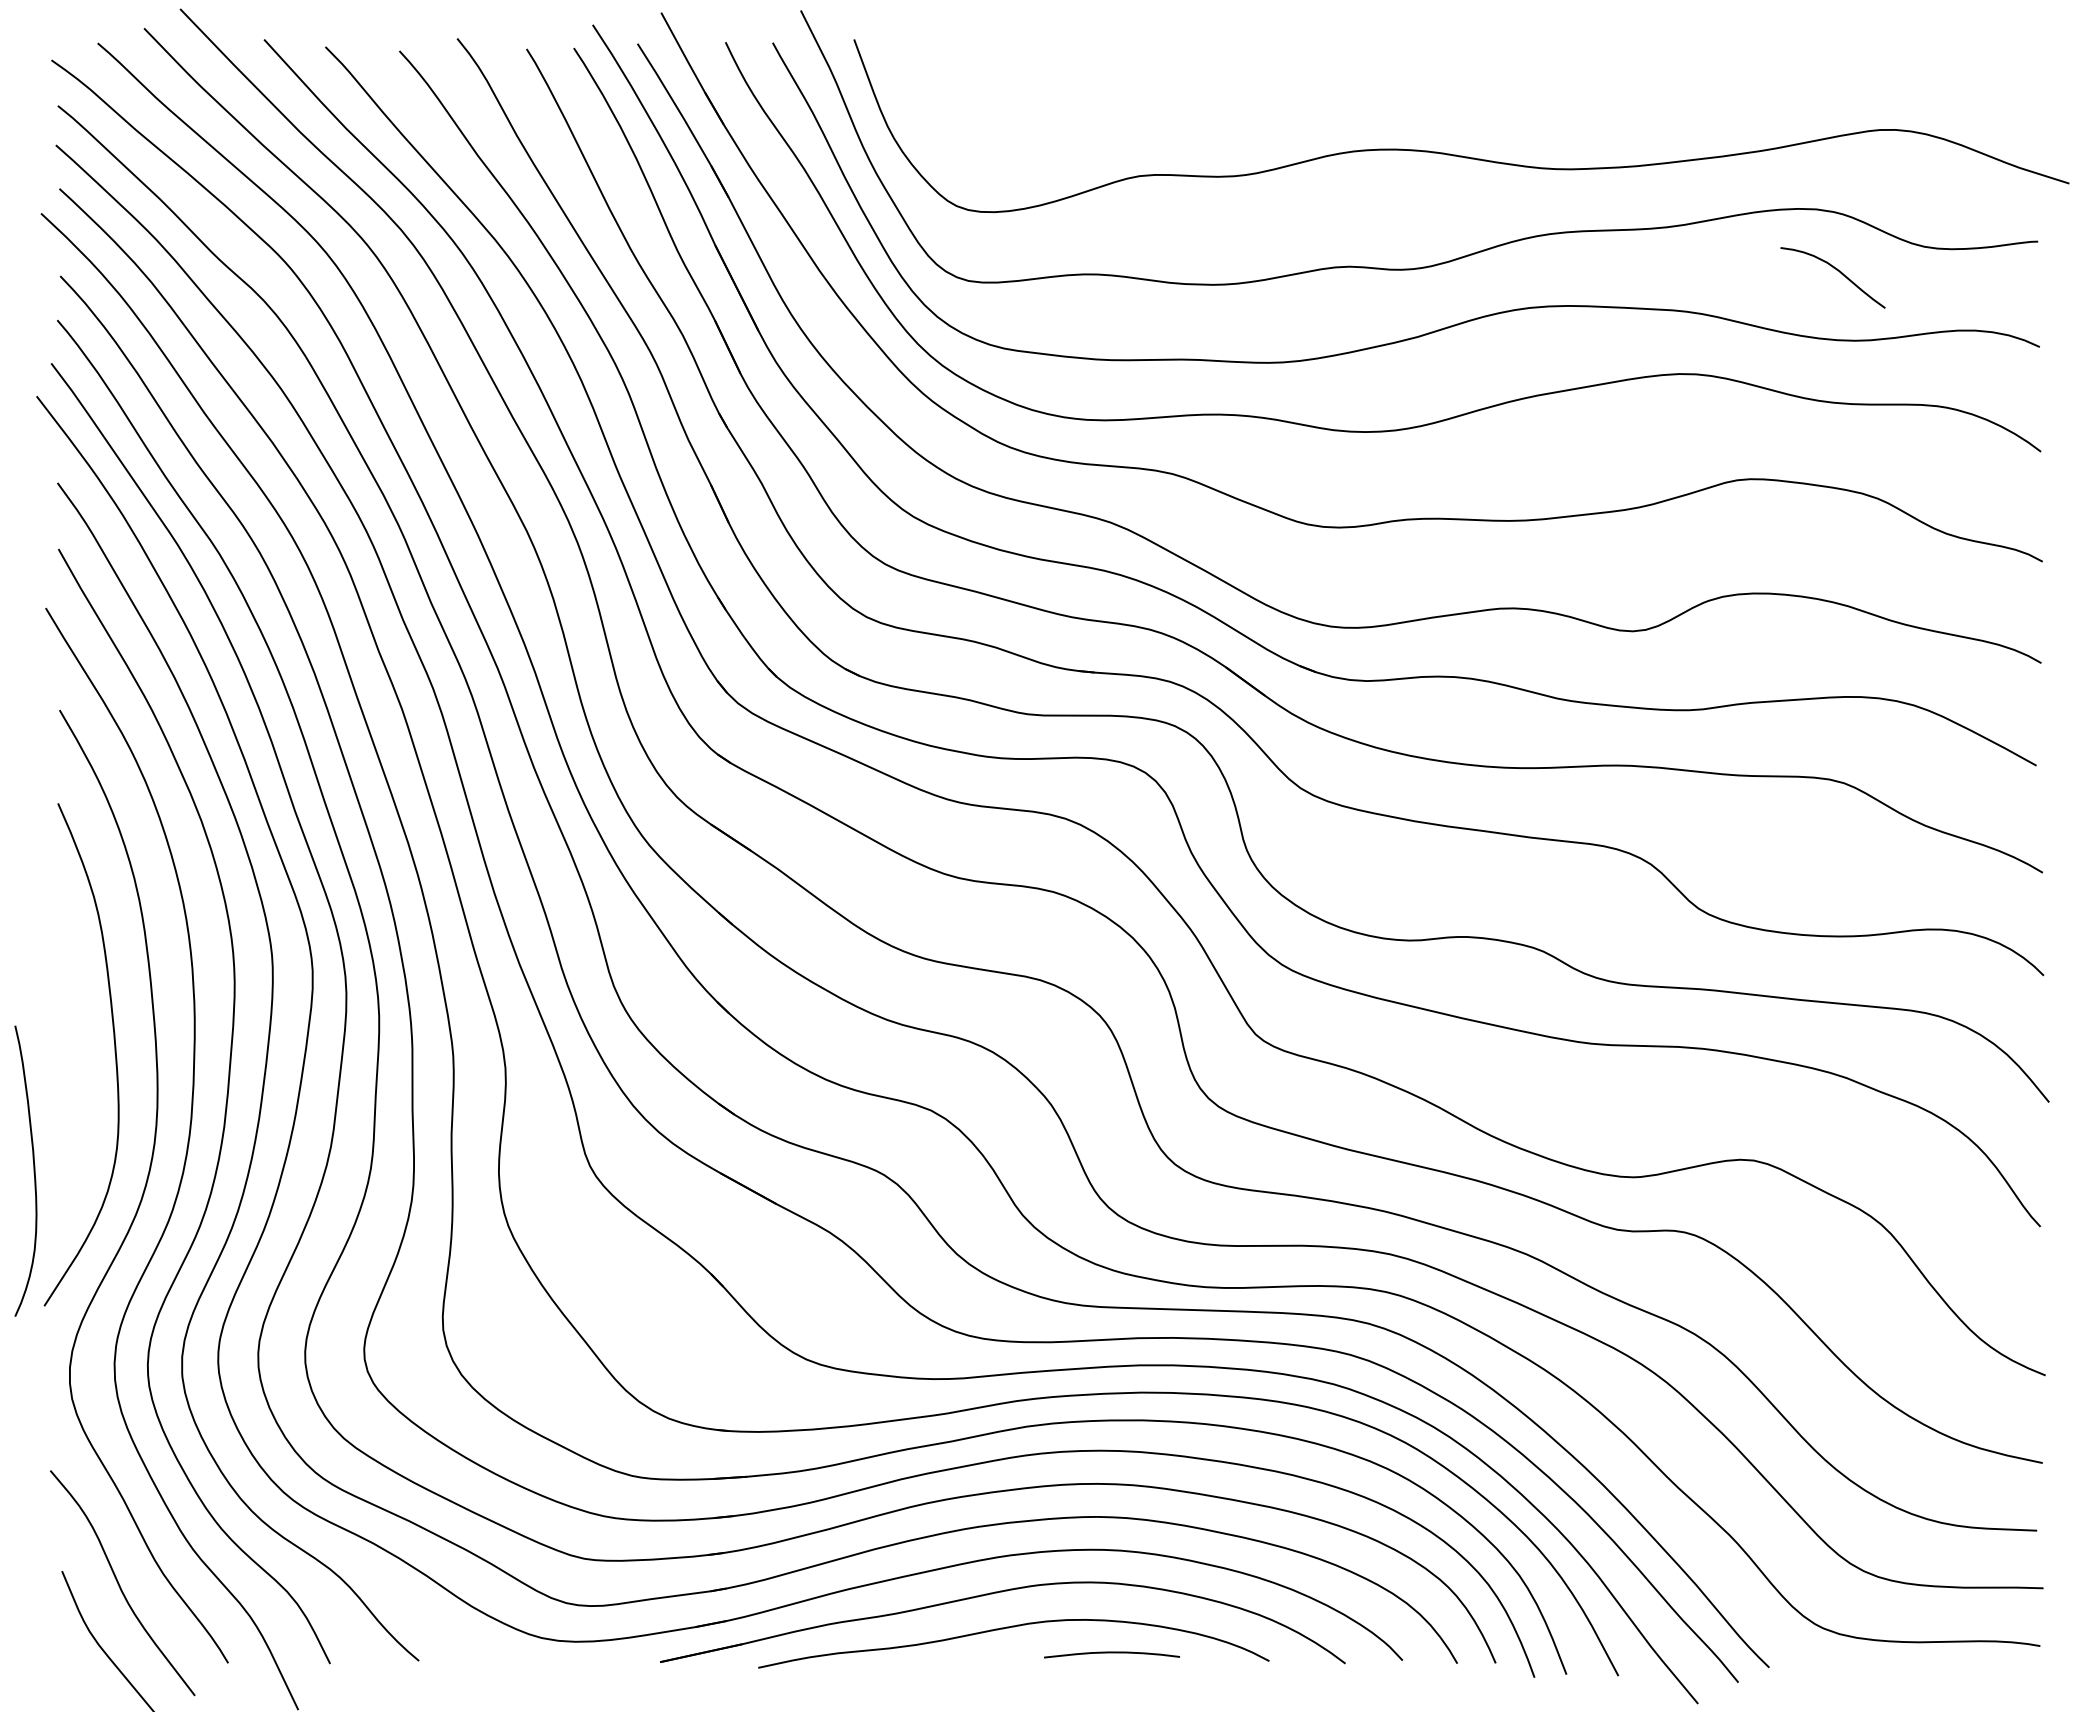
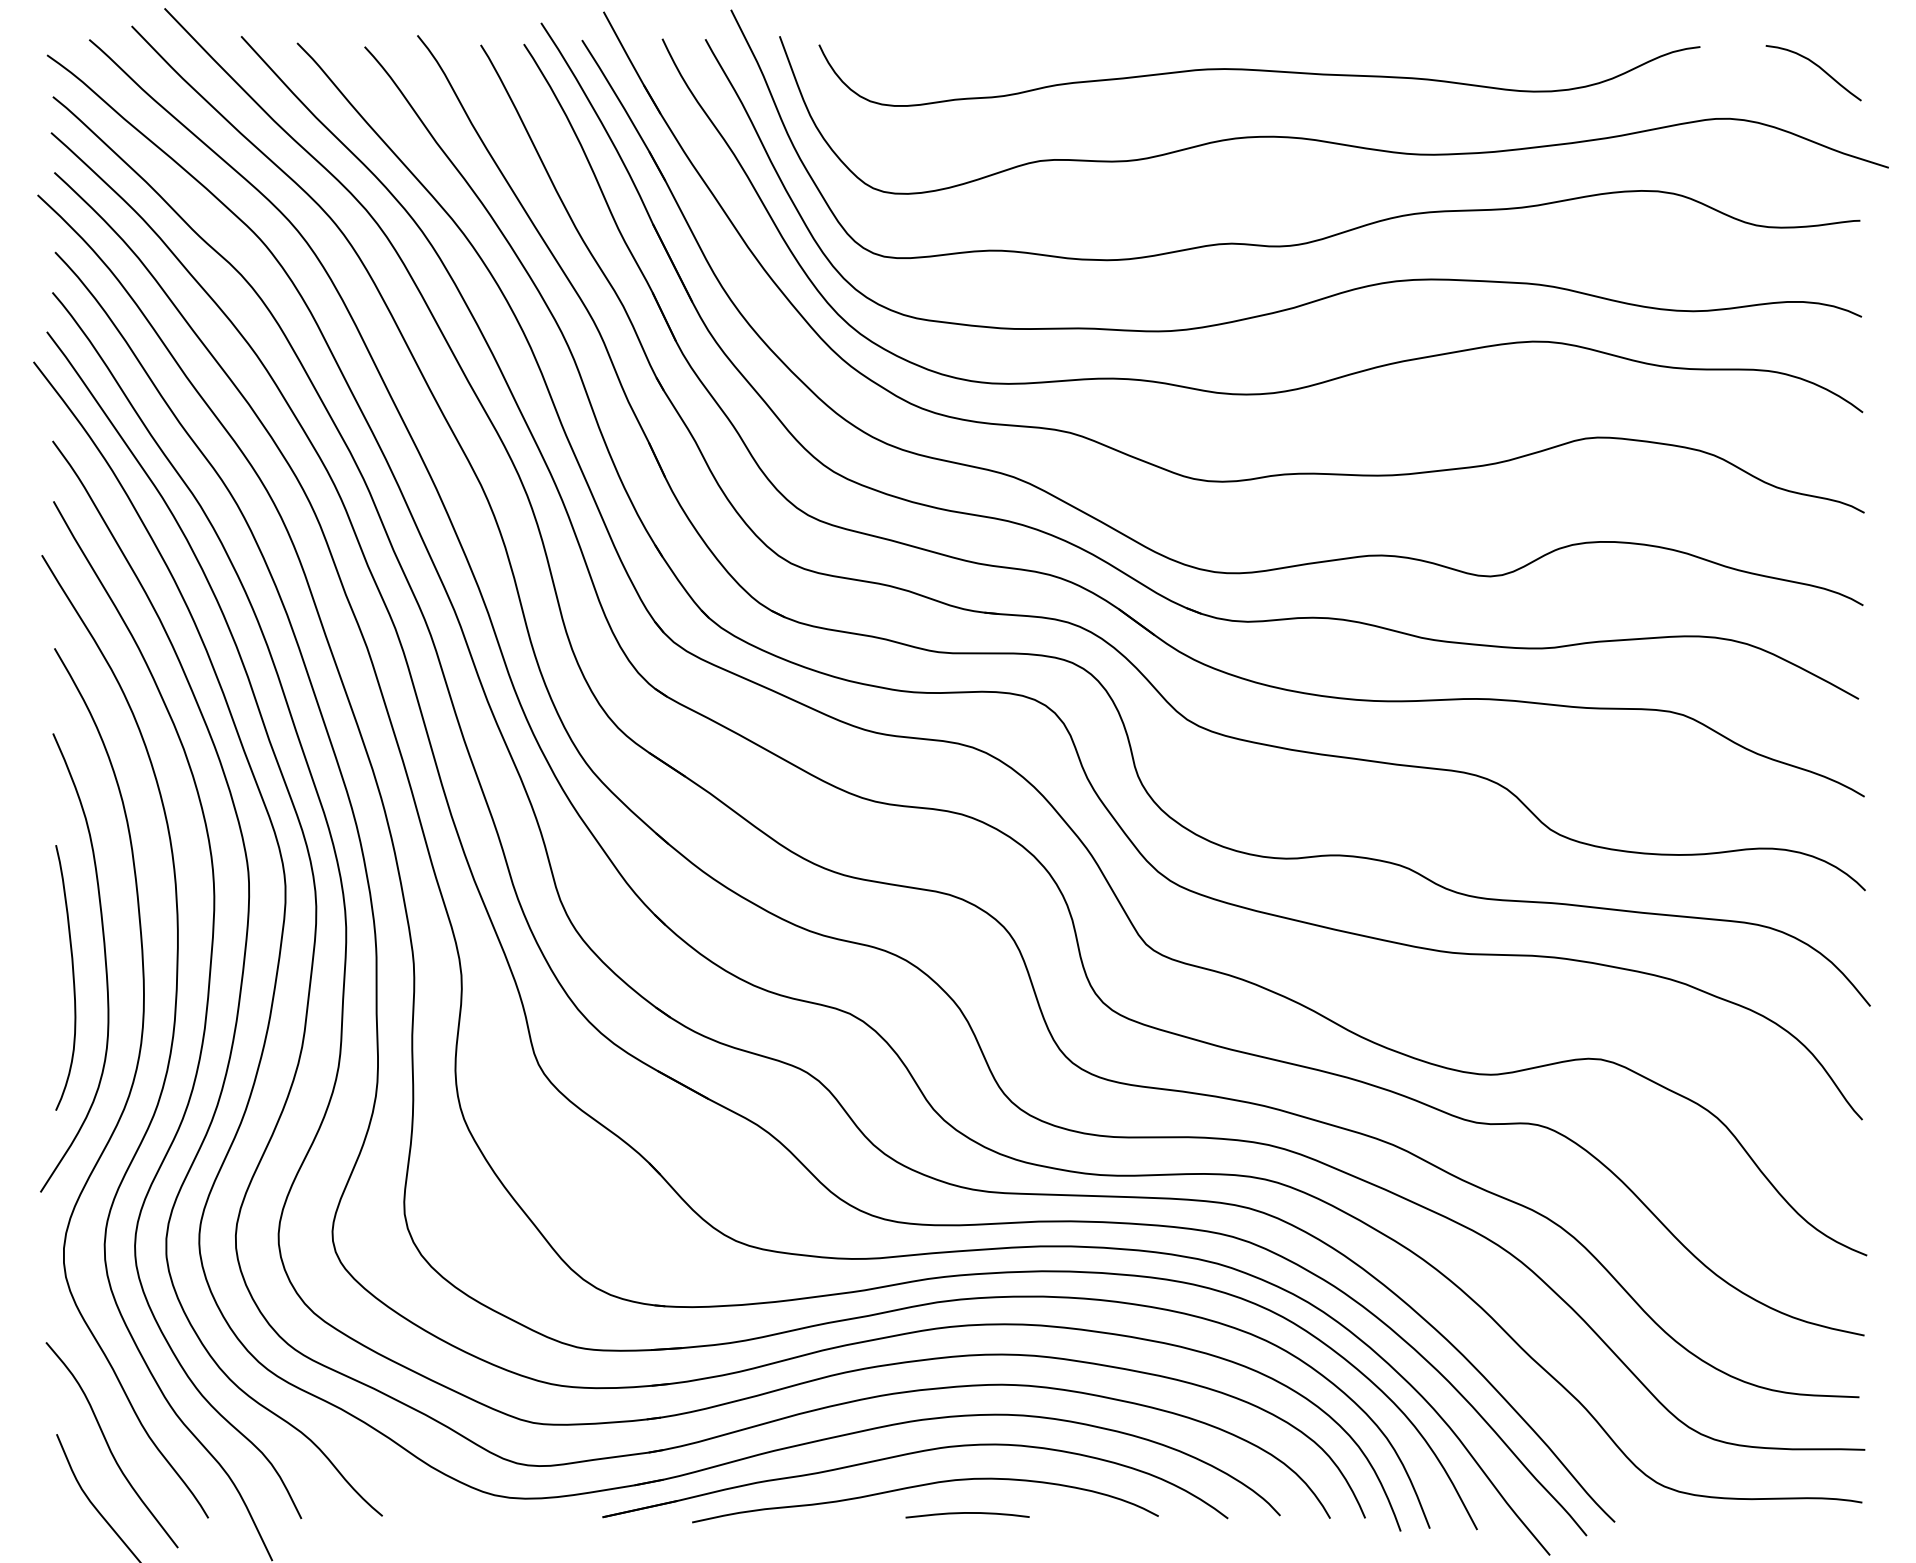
curve: (1379, 77) -> (1259, 70), added
curve: (1836, 270) -> (1816, 66), moved
curve: (33, 1170) -> (72, 977), moved
curve: (1111, 1653) -> (967, 1513), moved

